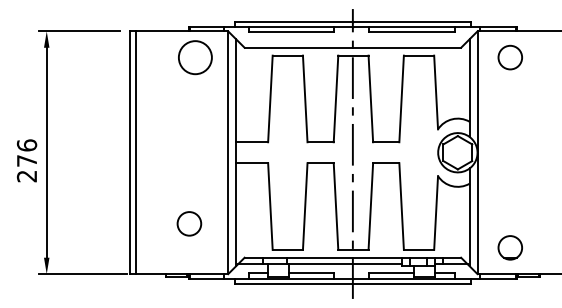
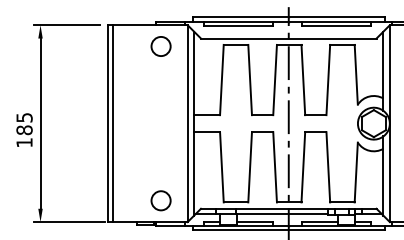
circle: (195, 57) -> (161, 46), size x0.71
text: (26, 160) -> (24, 129), 276 -> 185
circle: (189, 223) -> (161, 200), moved

